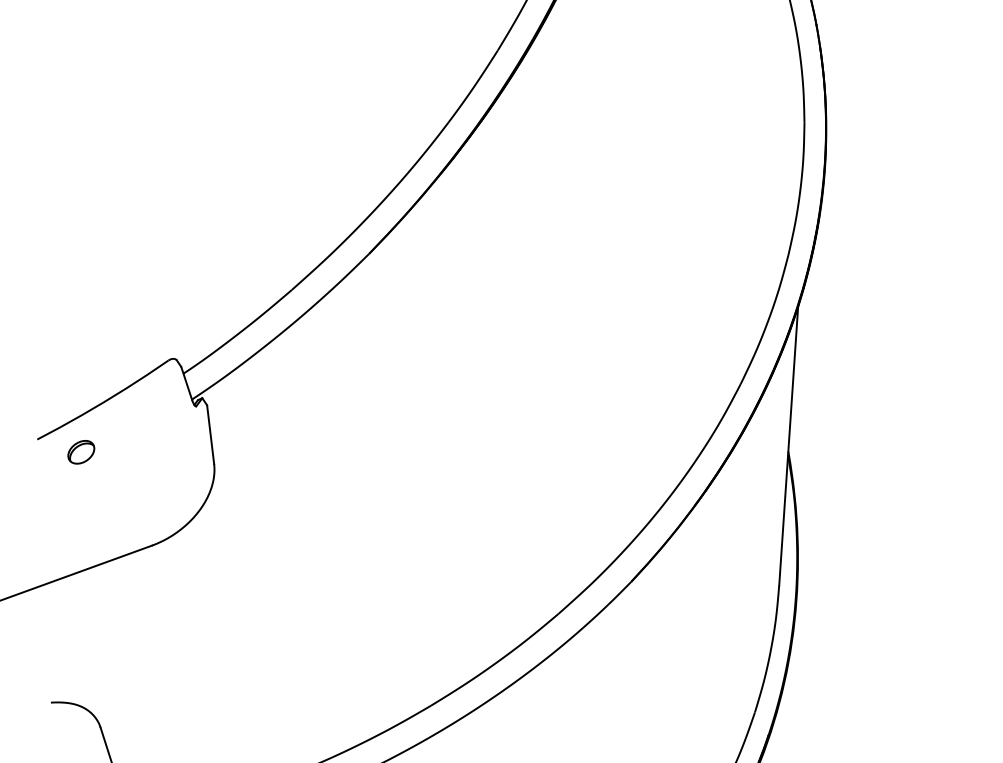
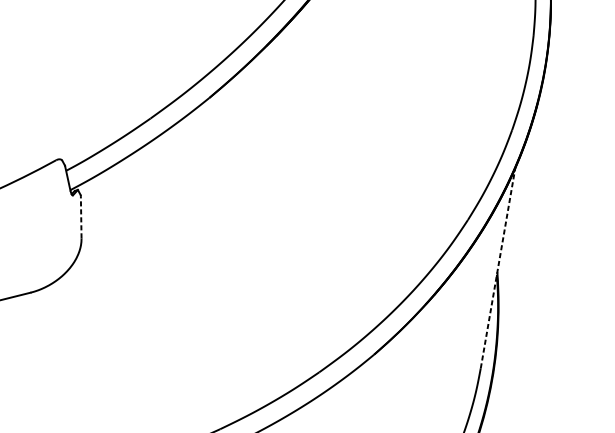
line: (210, 434) -> (81, 216), solid -> dashed
line: (788, 445) -> (497, 267), solid -> dashed

